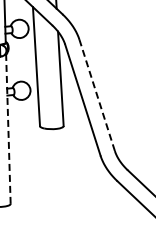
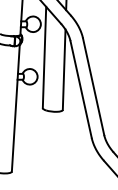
line: (97, 95) -> (93, 86), dashed -> solid
line: (8, 129) -> (15, 108), dashed -> solid

